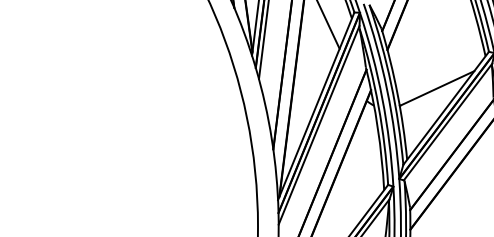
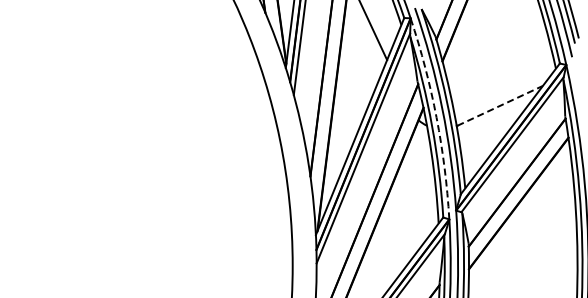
line: (437, 88) -> (500, 105), solid -> dashed
arc: (382, 98) -> (436, 117), solid -> dashed

